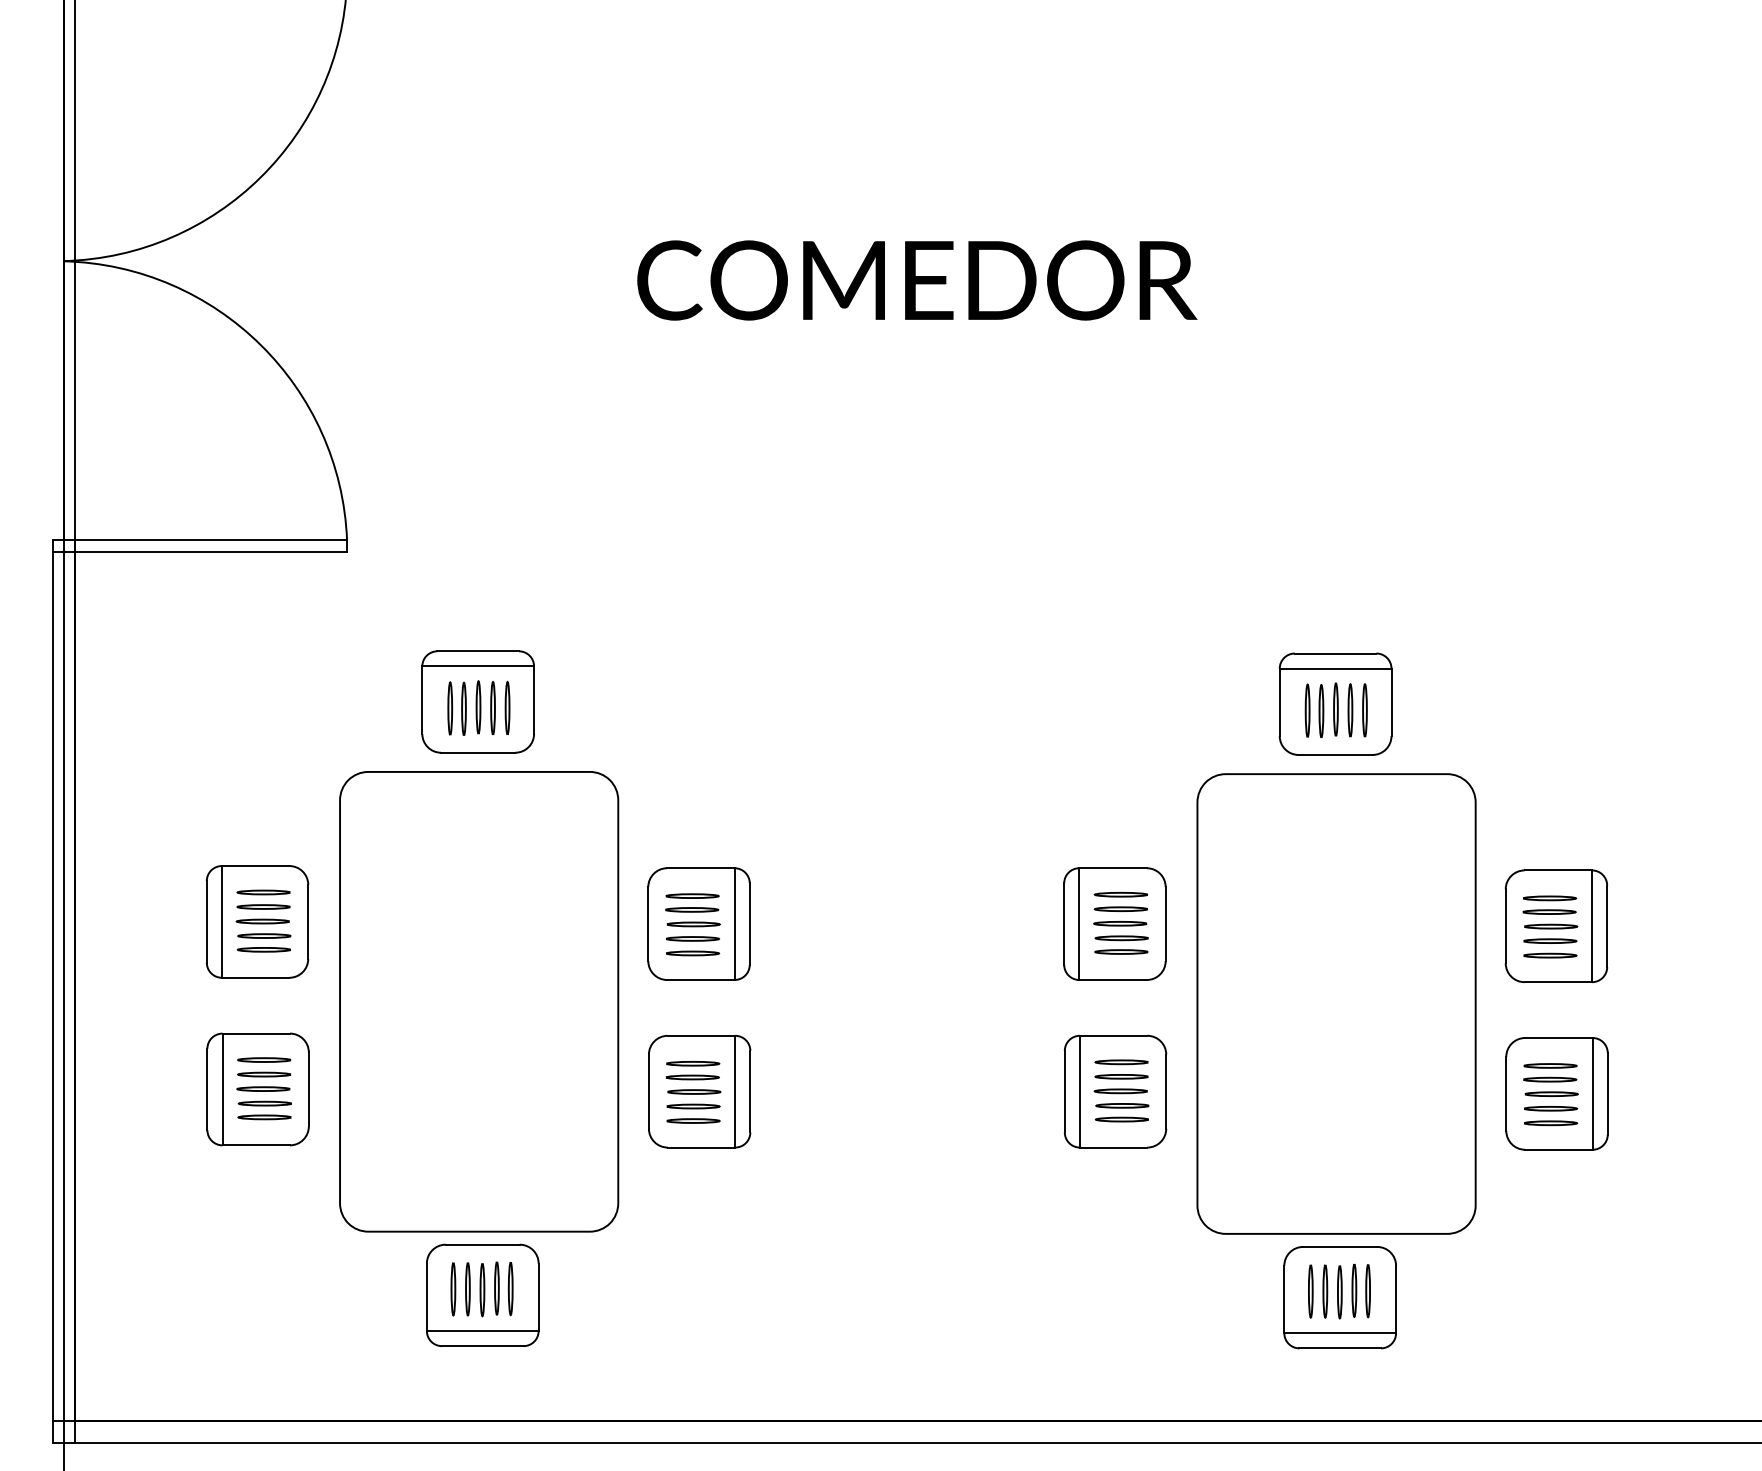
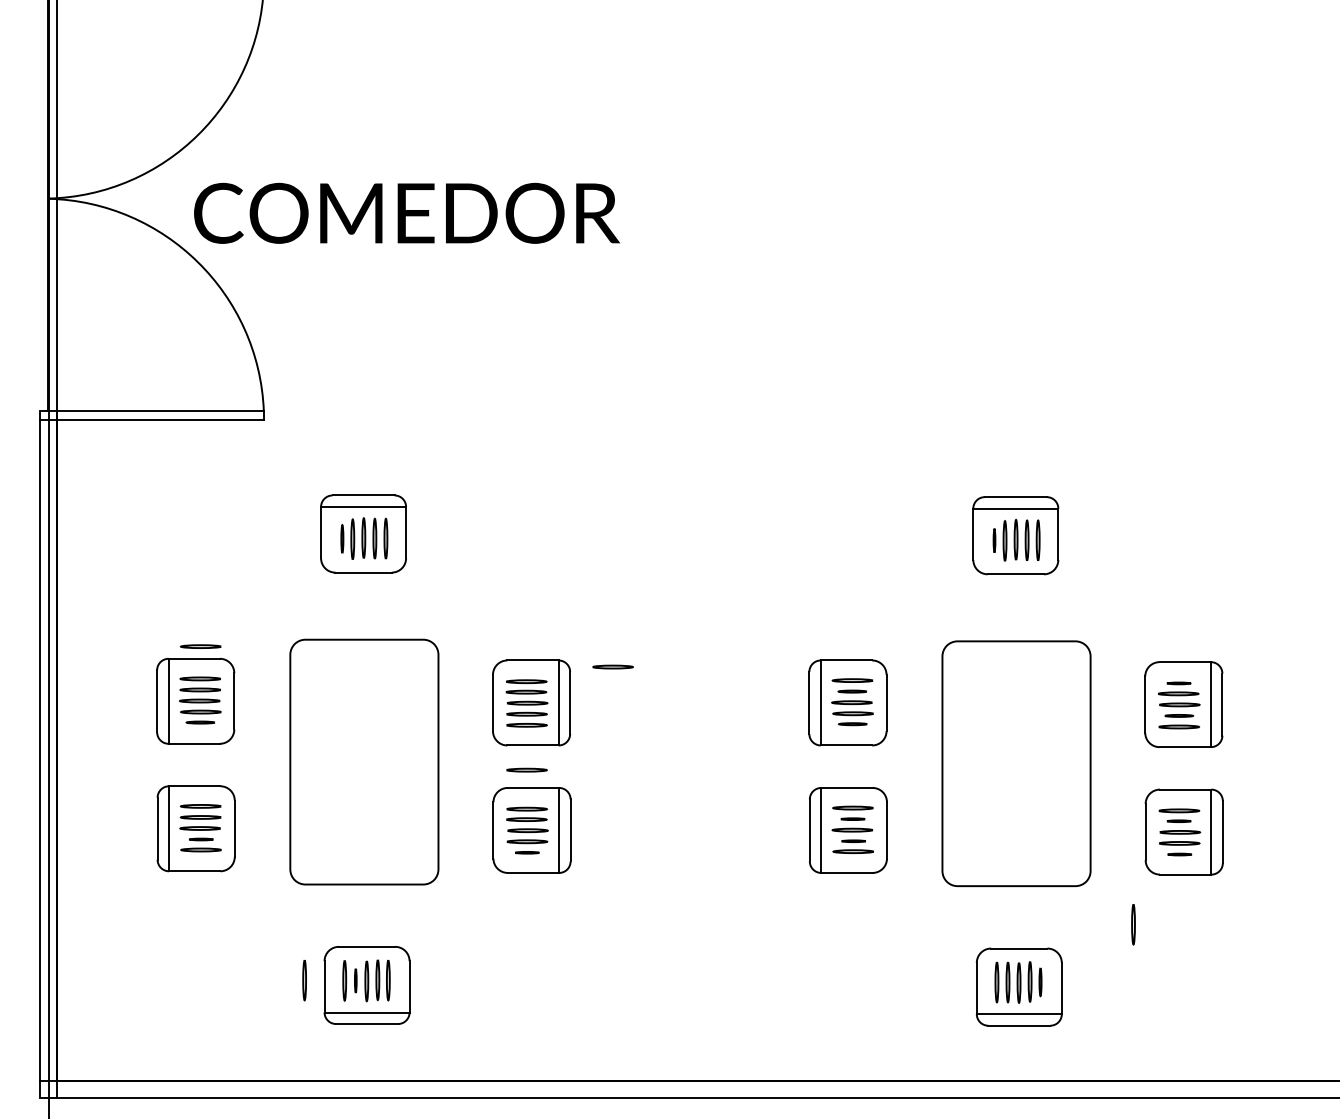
text: (917, 280) -> (407, 213), moved
part: (450, 708) -> (342, 538), size x0.7
part: (1307, 710) -> (994, 540), size x0.6
part: (264, 849) -> (201, 646), added
part: (806, 876) -> (613, 666), added
part: (1550, 898) -> (1179, 683), size x0.6
part: (1120, 908) -> (852, 691), size x0.7
part: (1550, 940) -> (1179, 715), size x0.7
part: (263, 949) -> (200, 722), size x0.7
part: (1121, 951) -> (852, 723), size x0.7
part: (479, 1001) -> (364, 761), size x0.7
part: (1336, 1003) -> (1016, 763), size x0.7
part: (693, 1012) -> (527, 770), added
part: (1121, 1076) -> (852, 818), size x0.6
part: (1550, 1079) -> (1179, 821), size x0.6
part: (264, 1103) -> (201, 839), size x0.6
part: (1122, 1105) -> (853, 840), size x0.6
part: (693, 1120) -> (527, 852), size x0.6
part: (1551, 1123) -> (1180, 854), size x0.6
part: (1490, 1215) -> (1133, 924), added
part: (400, 1289) -> (304, 980), added
part: (467, 1289) -> (355, 980), size x0.6
part: (1367, 1291) -> (1040, 982), size x0.7

